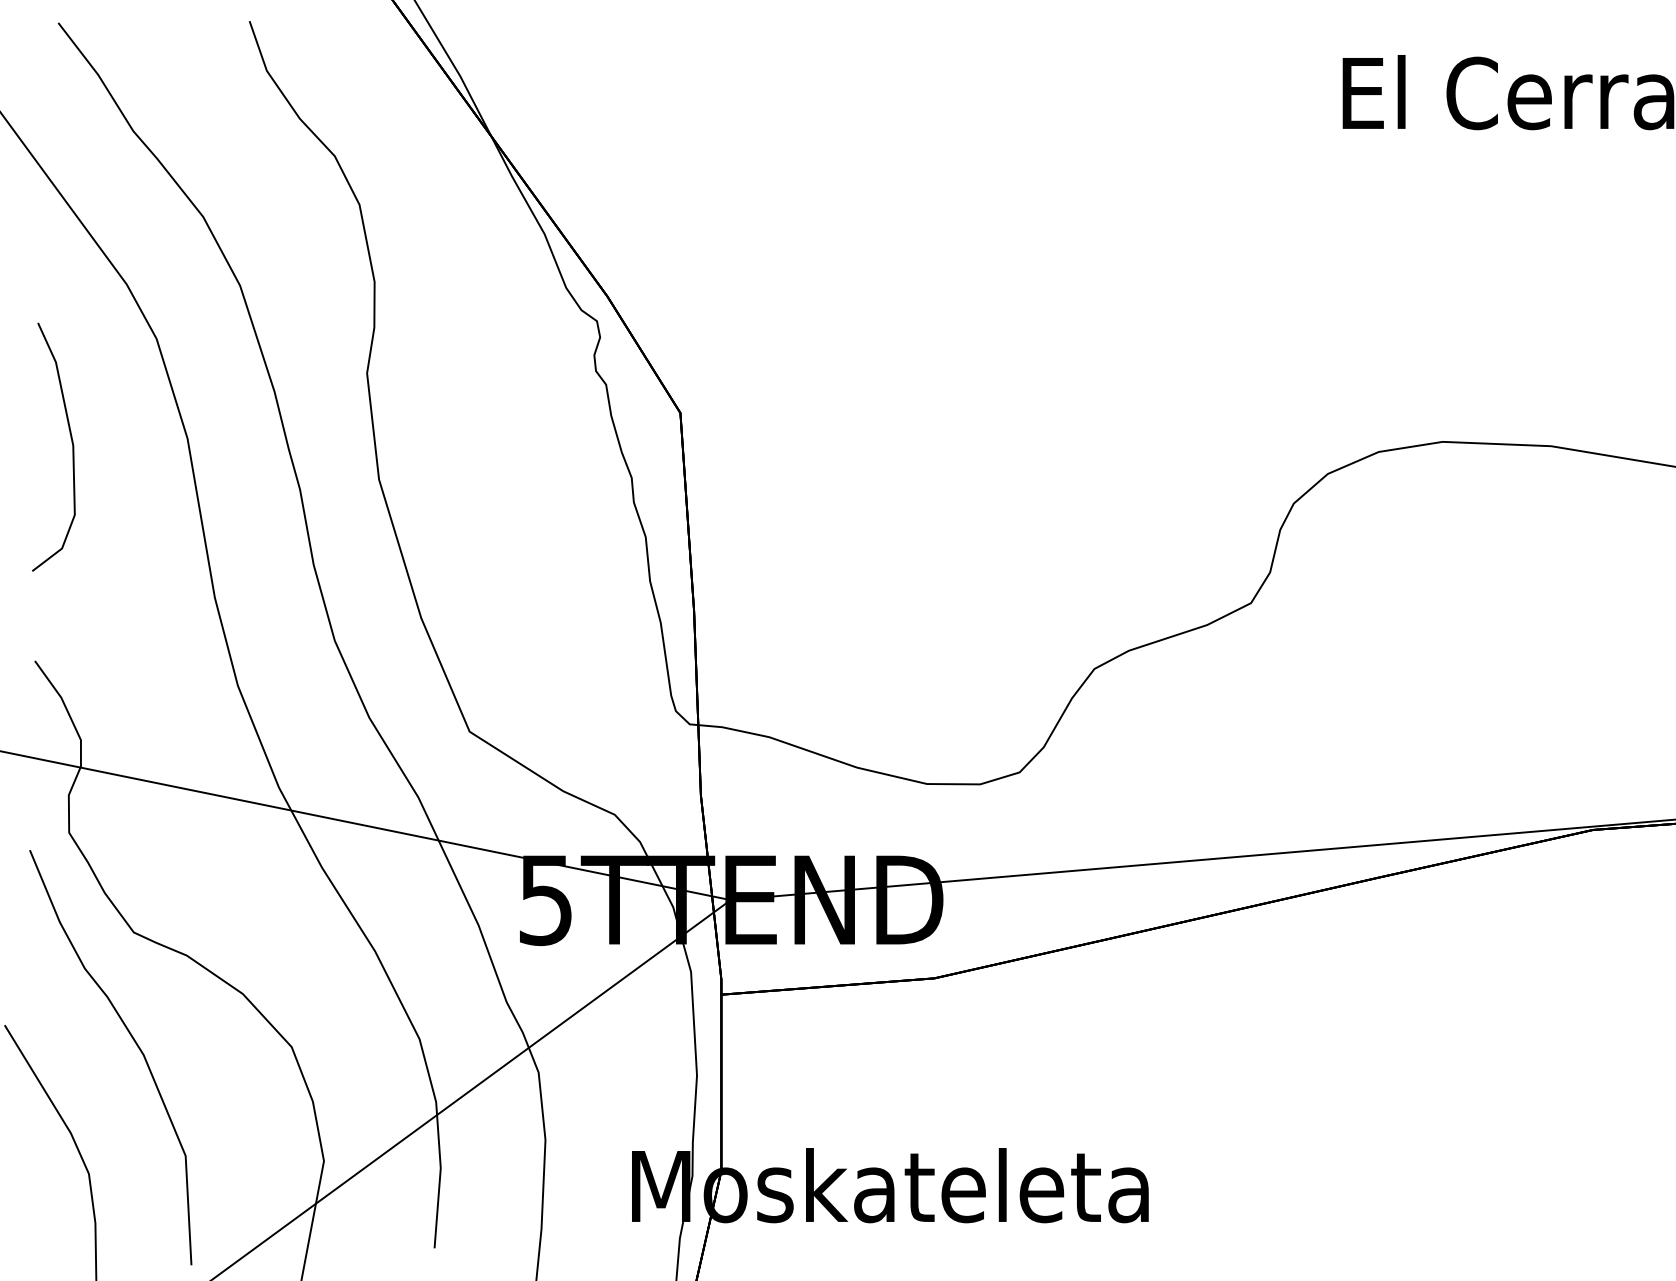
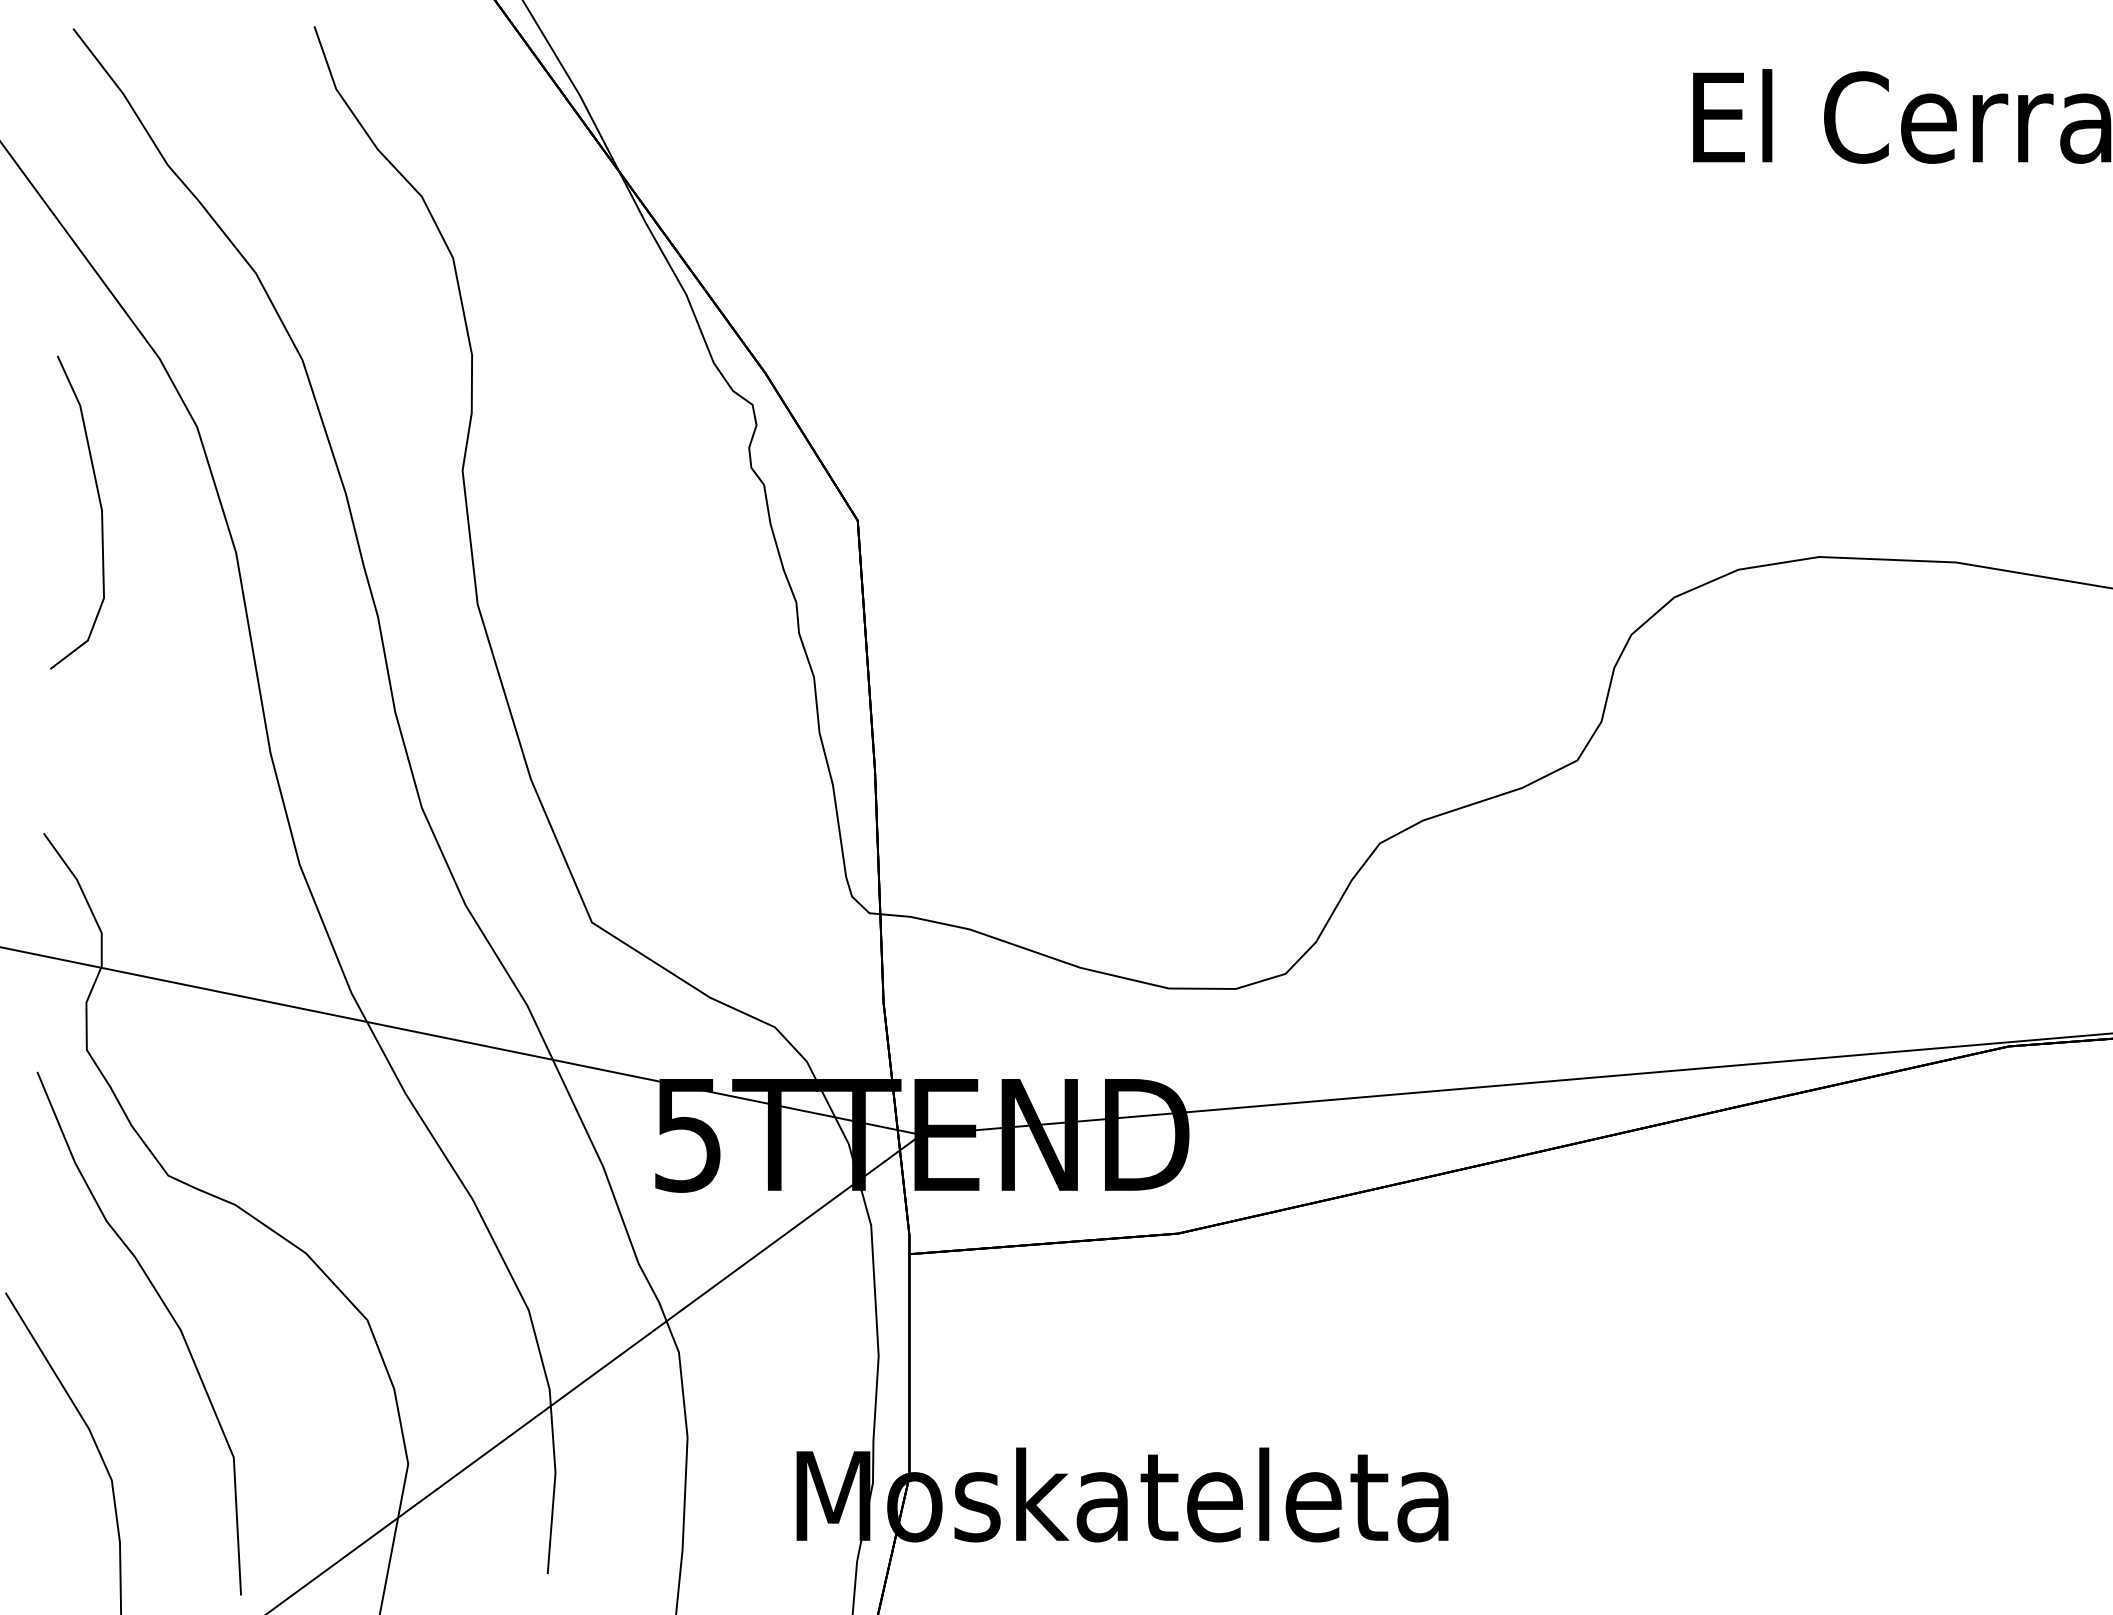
curve: (72, 444) -> (100, 509), moved

